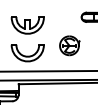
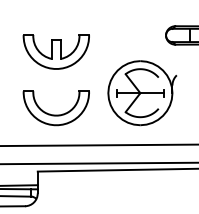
part: (69, 45) -> (141, 92), size x1.67

